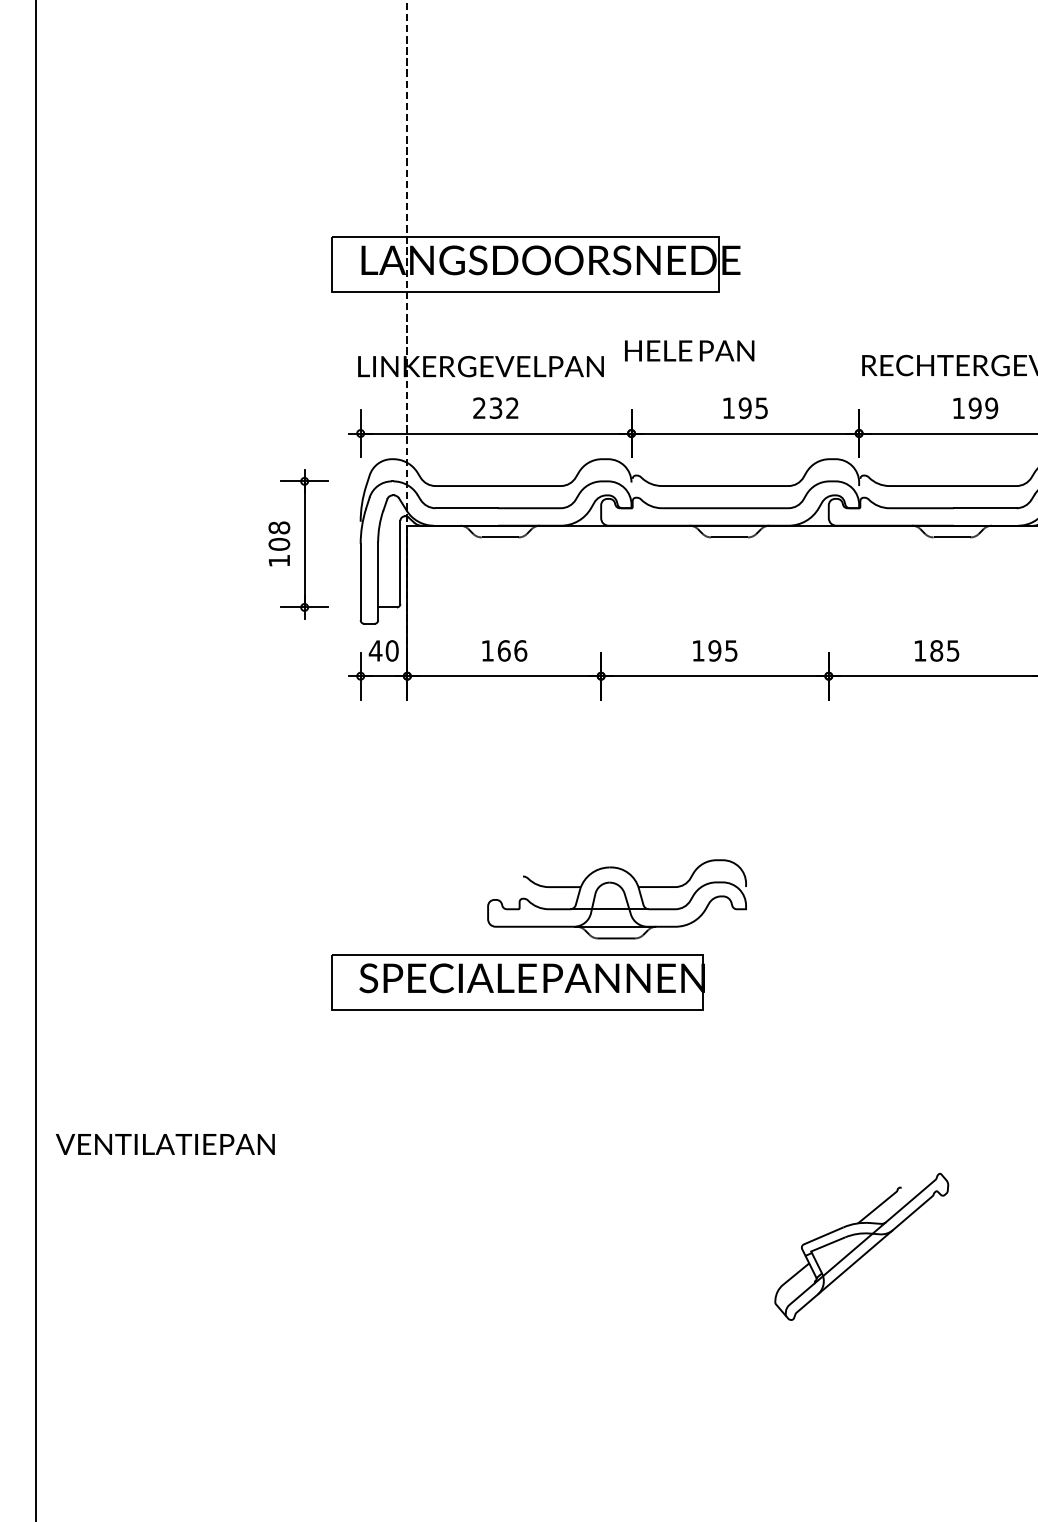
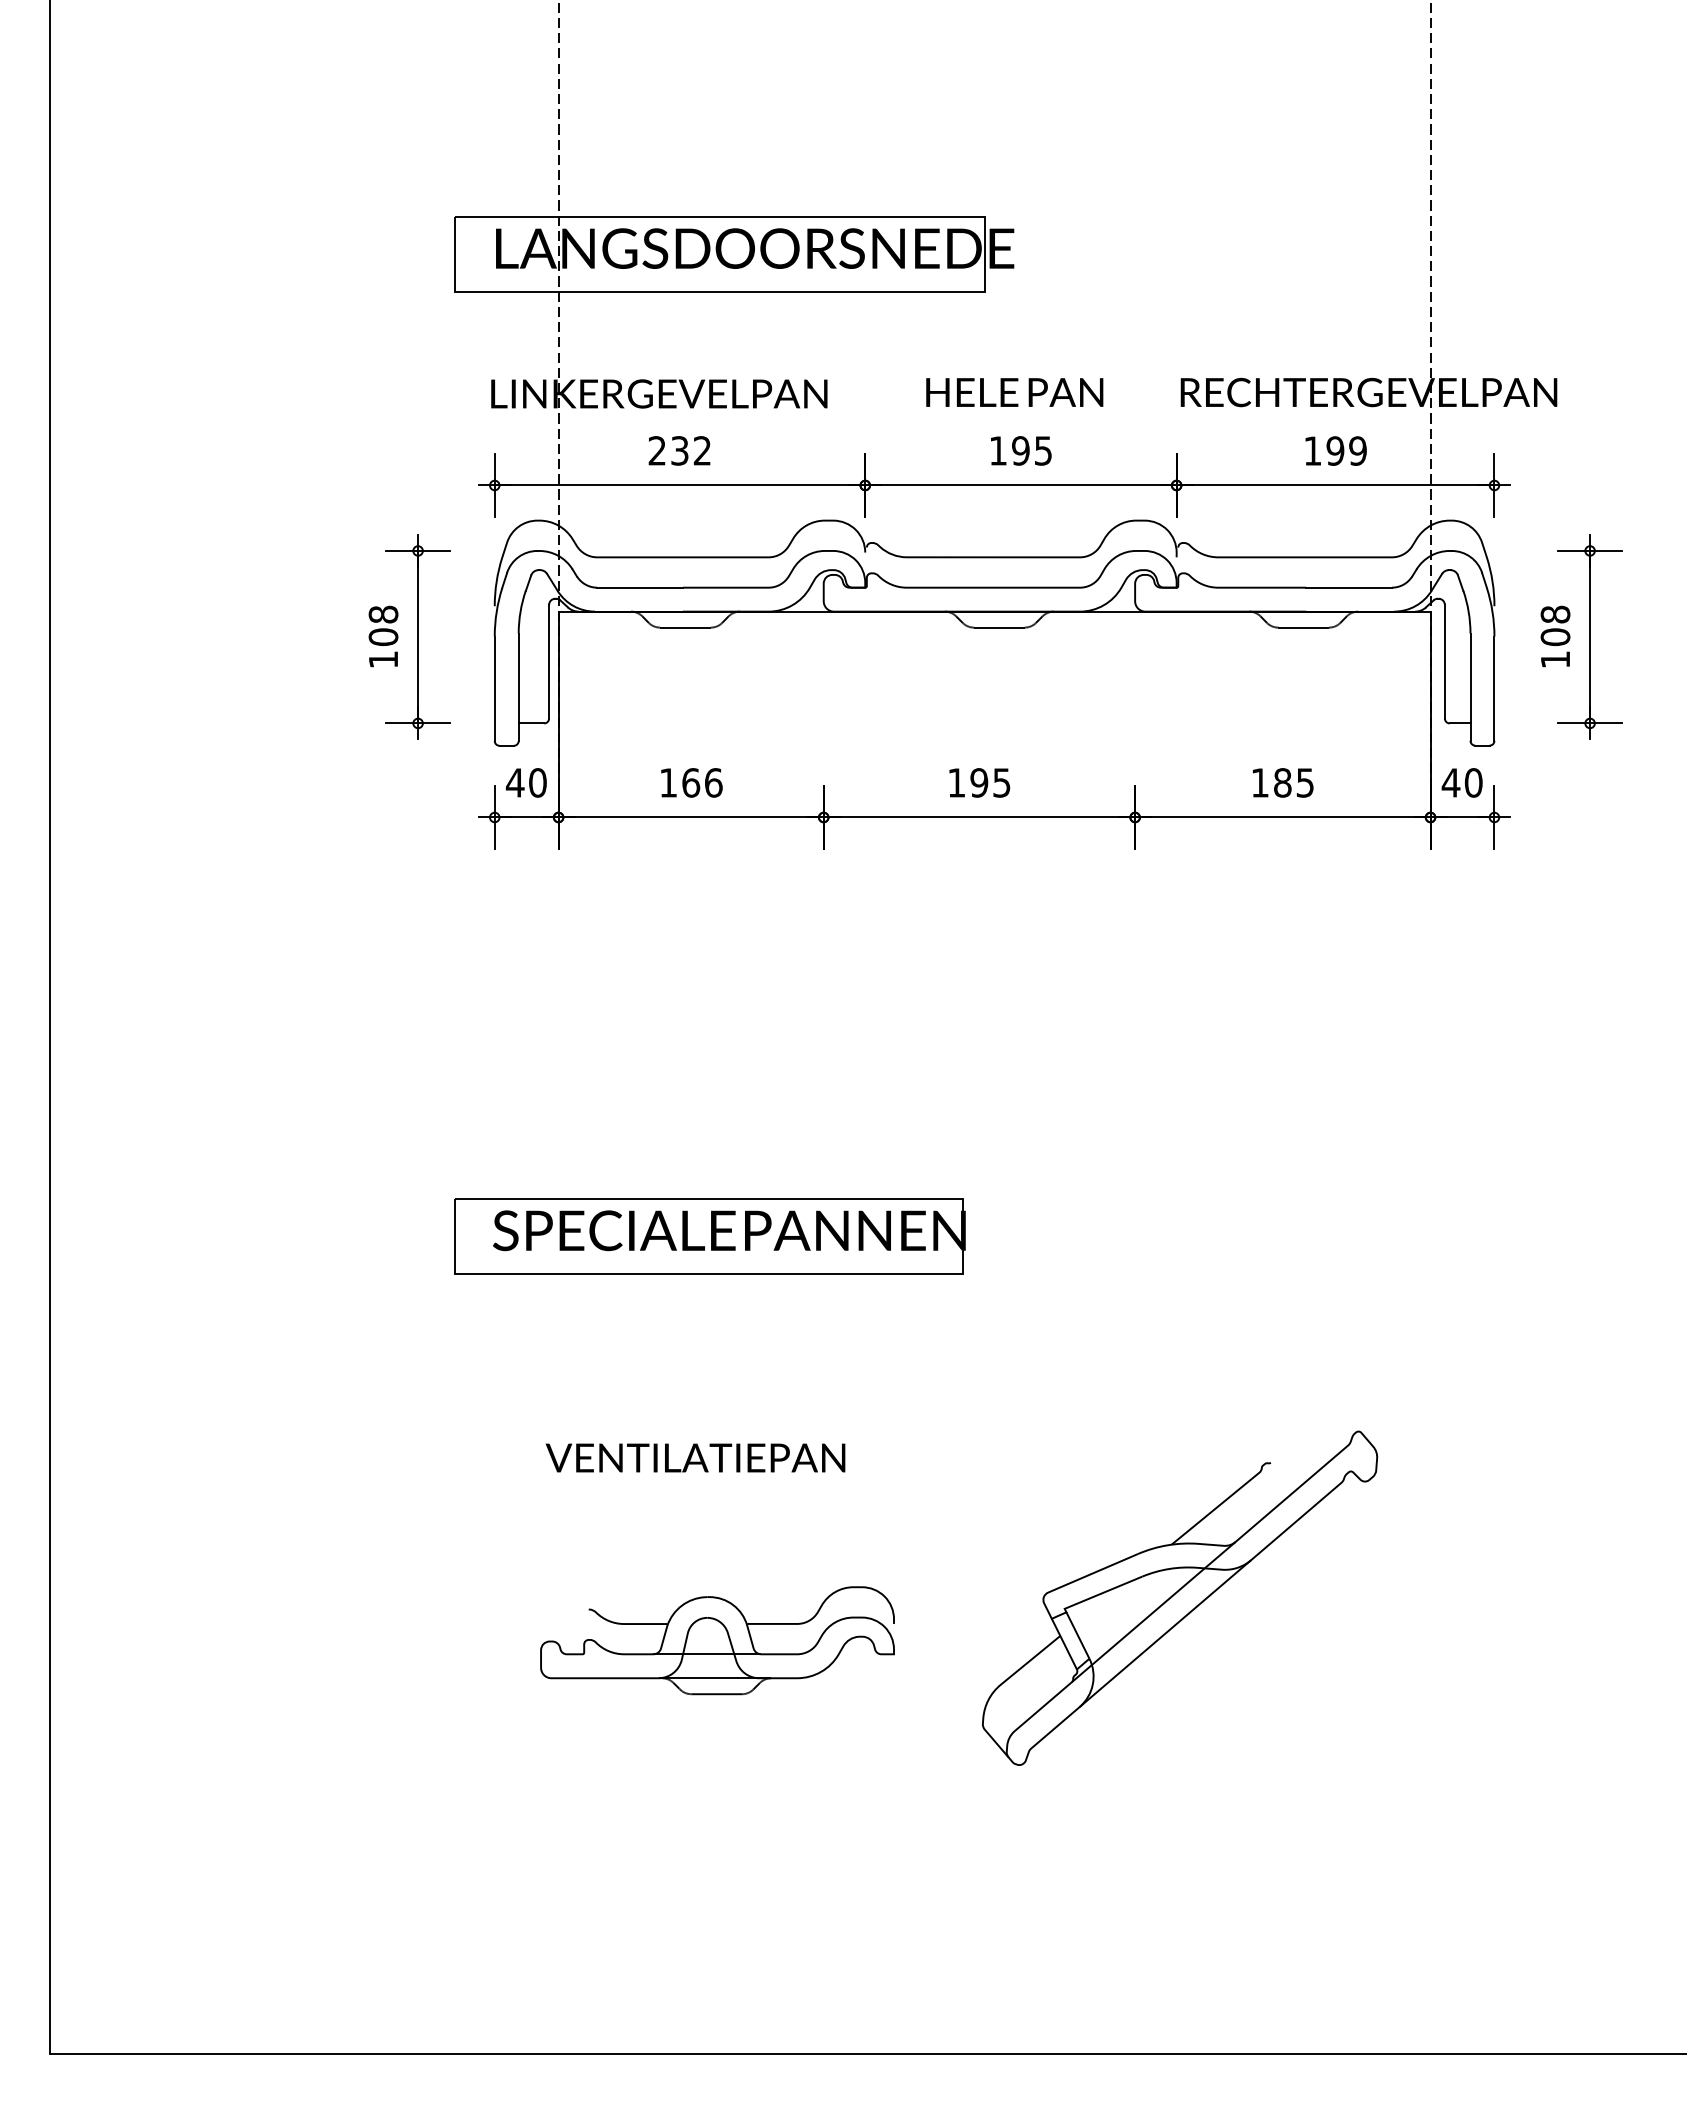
text: (689, 350) -> (1014, 392), moved
part: (617, 899) -> (717, 1640), moved
text: (165, 1144) -> (695, 1457), moved
part: (861, 1246) -> (1180, 1597), size x1.67

